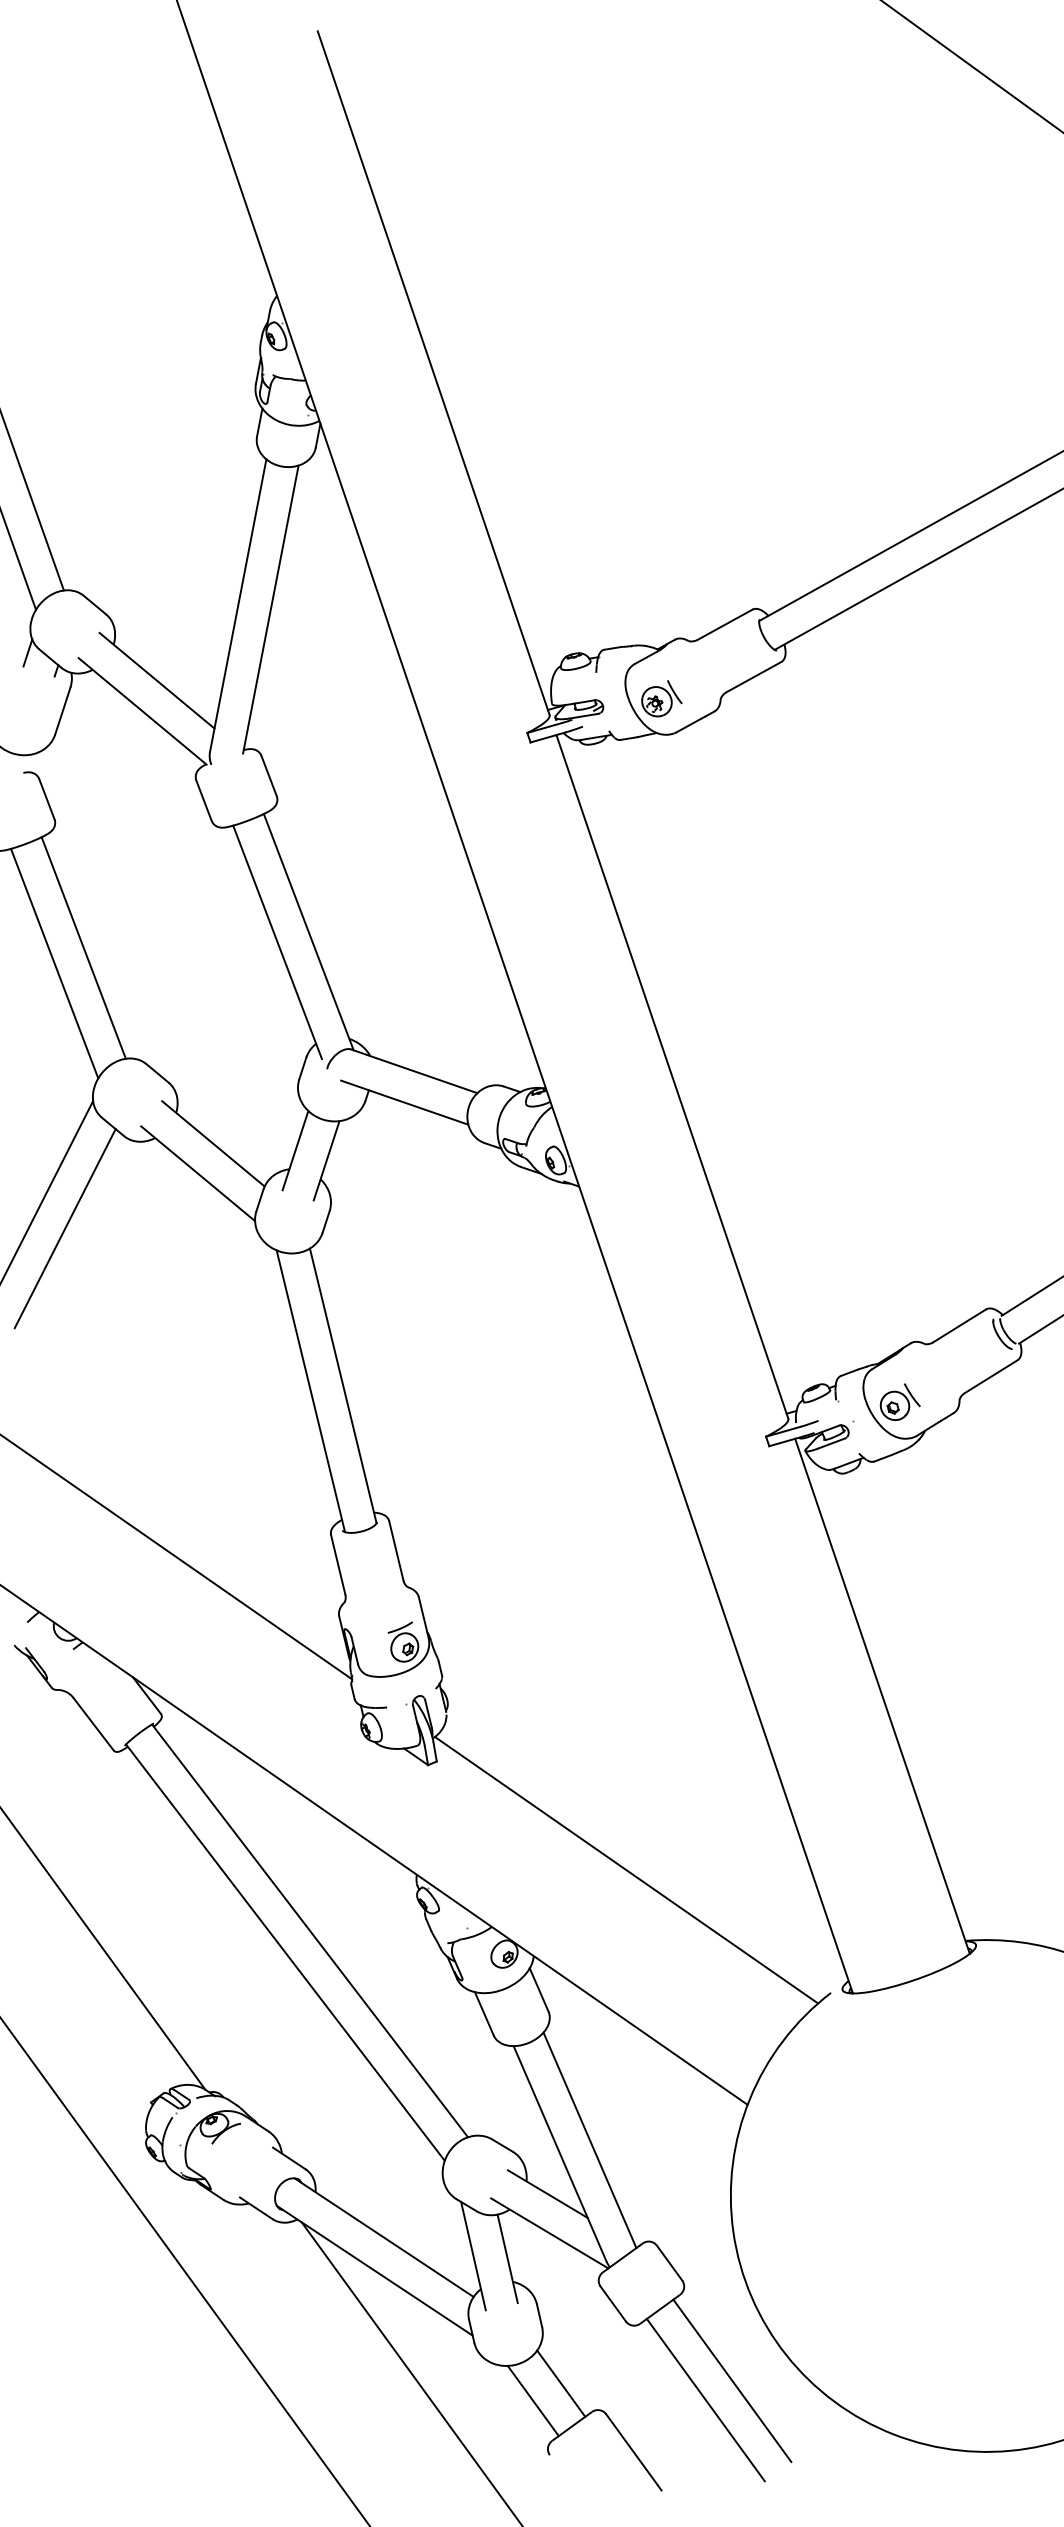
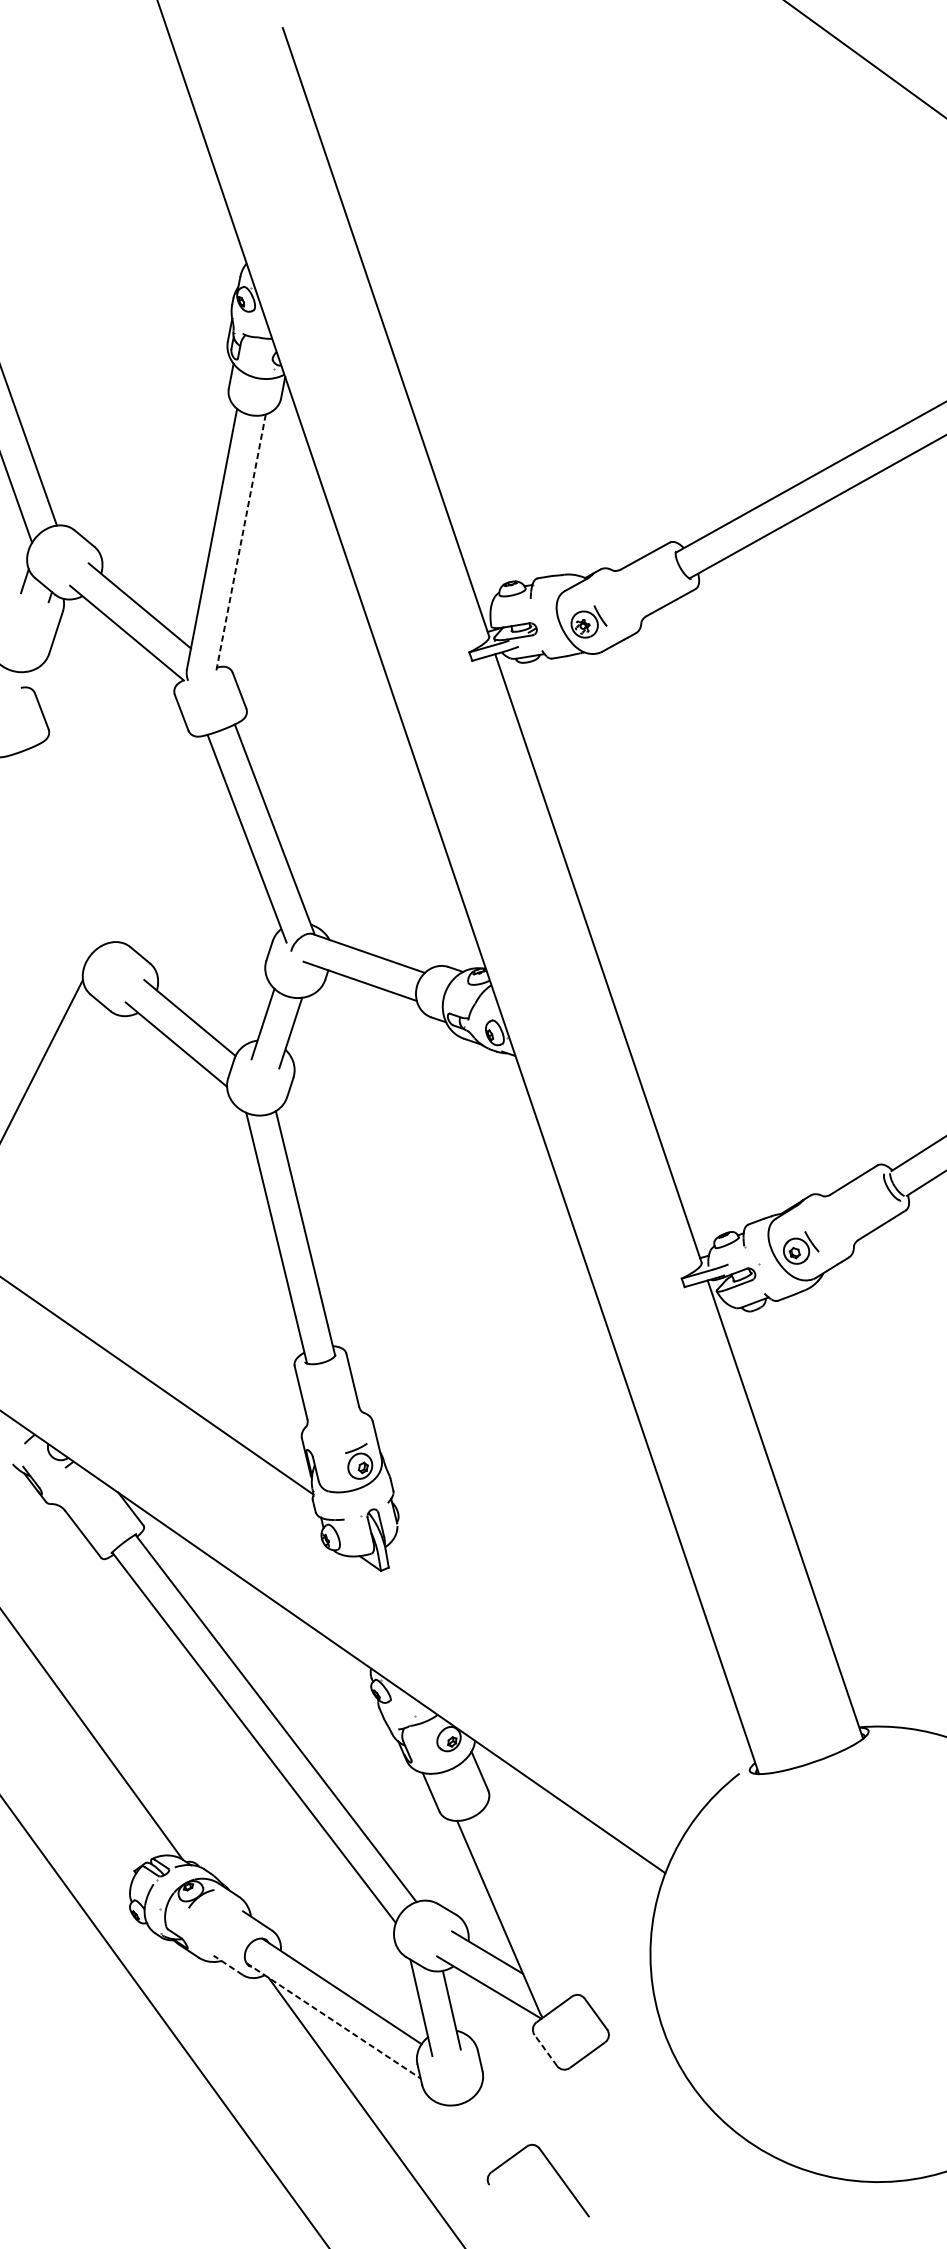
line: (270, 609) -> (240, 542), solid -> dashed
line: (83, 947) -> (74, 843), removed
line: (54, 963) -> (48, 857), removed
line: (64, 1228) -> (57, 1093), removed
line: (626, 1869) -> (557, 1663), removed
line: (589, 2140) -> (524, 1904), removed
line: (256, 2208) -> (228, 1965), solid -> dashed
line: (375, 2271) -> (334, 2021), solid -> dashed
line: (613, 2303) -> (546, 2049), solid -> dashed
line: (732, 2380) -> (651, 2118), removed
line: (561, 2383) -> (499, 2121), removed
line: (705, 2399) -> (627, 2135), removed
line: (532, 2400) -> (473, 2136), removed

